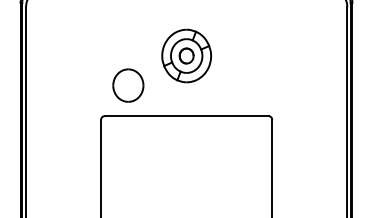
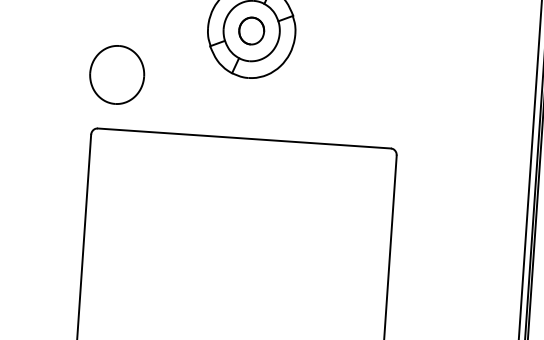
part: (128, 85) -> (117, 74), moved

